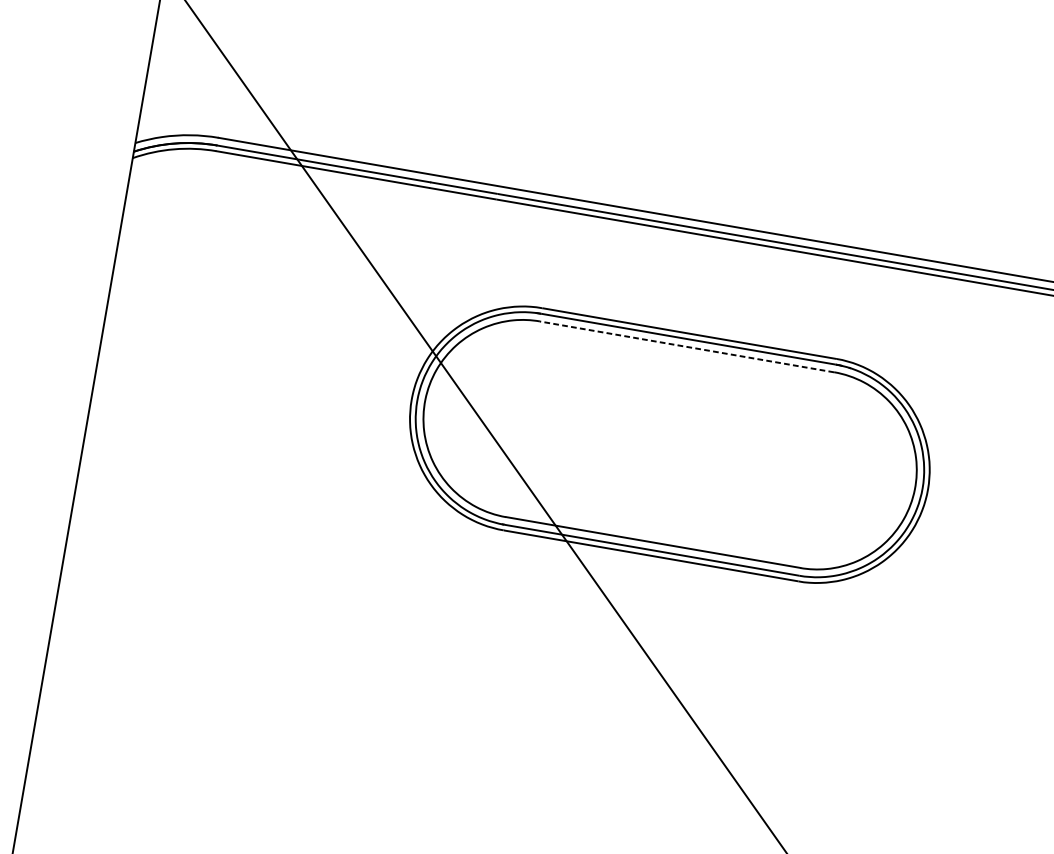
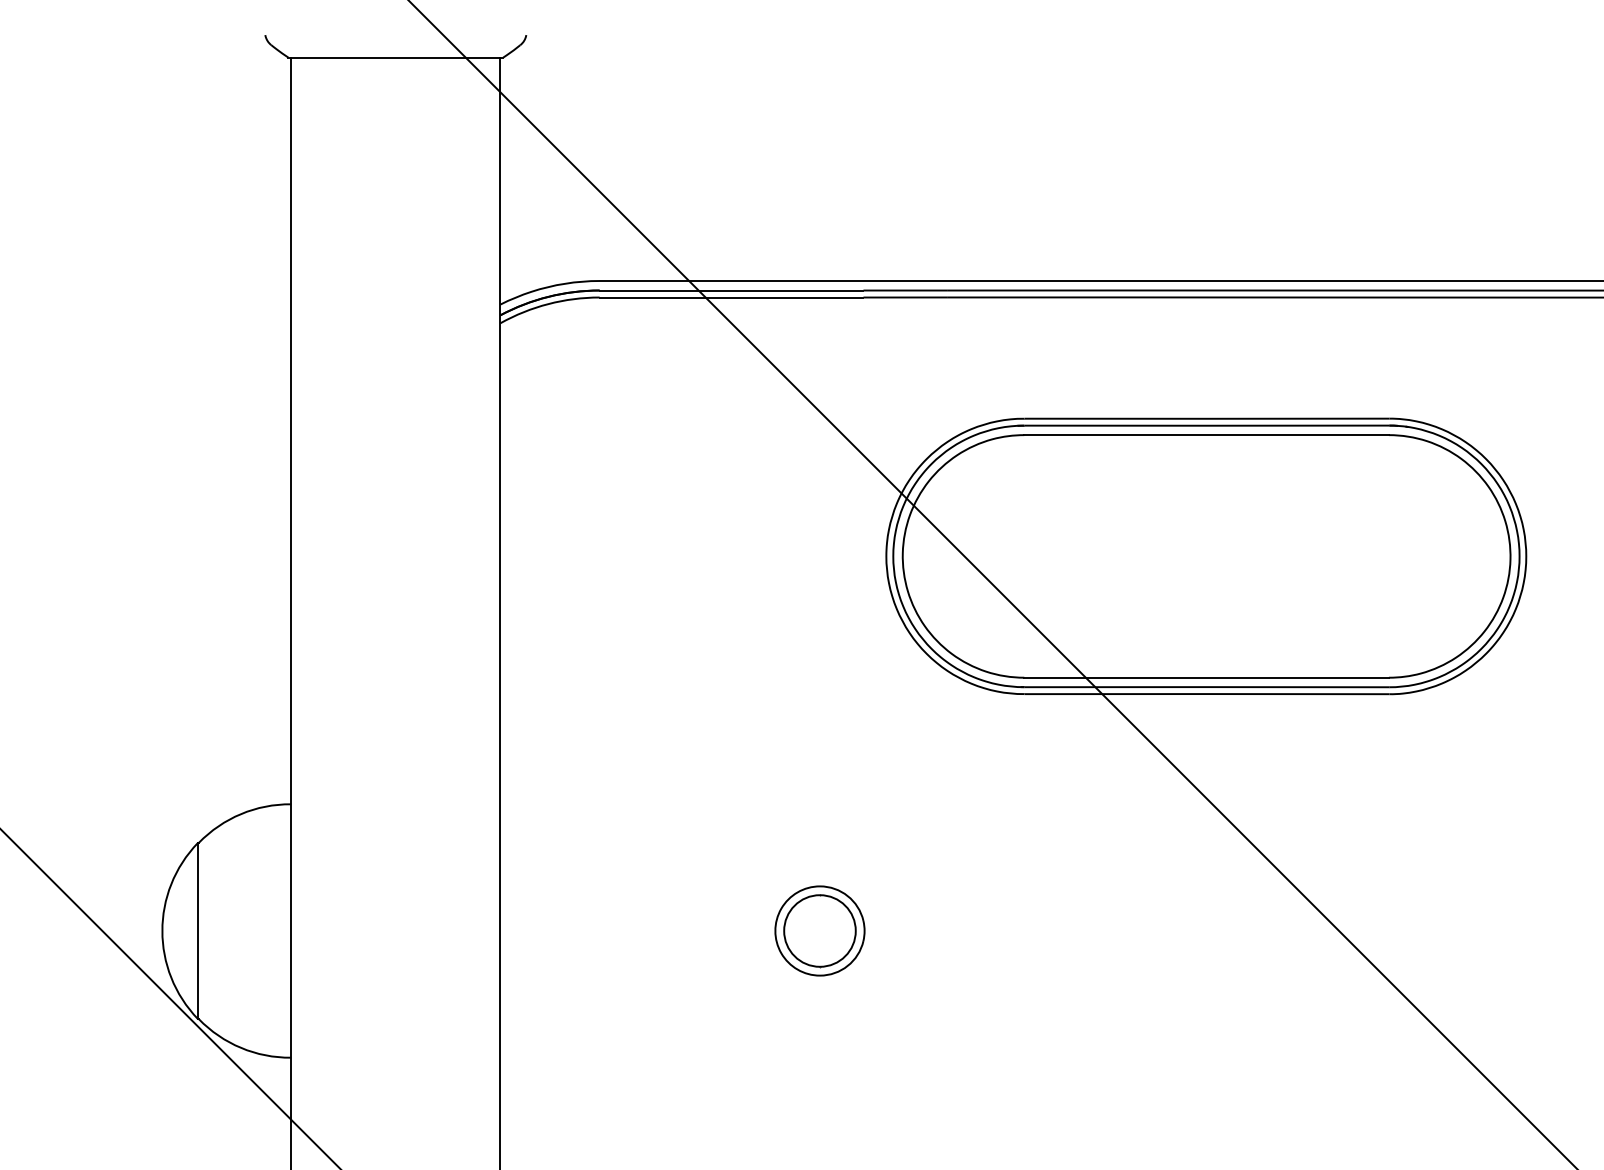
line: (686, 347) -> (1206, 435), dashed -> solid
part: (305, 692) -> (819, 930), added

